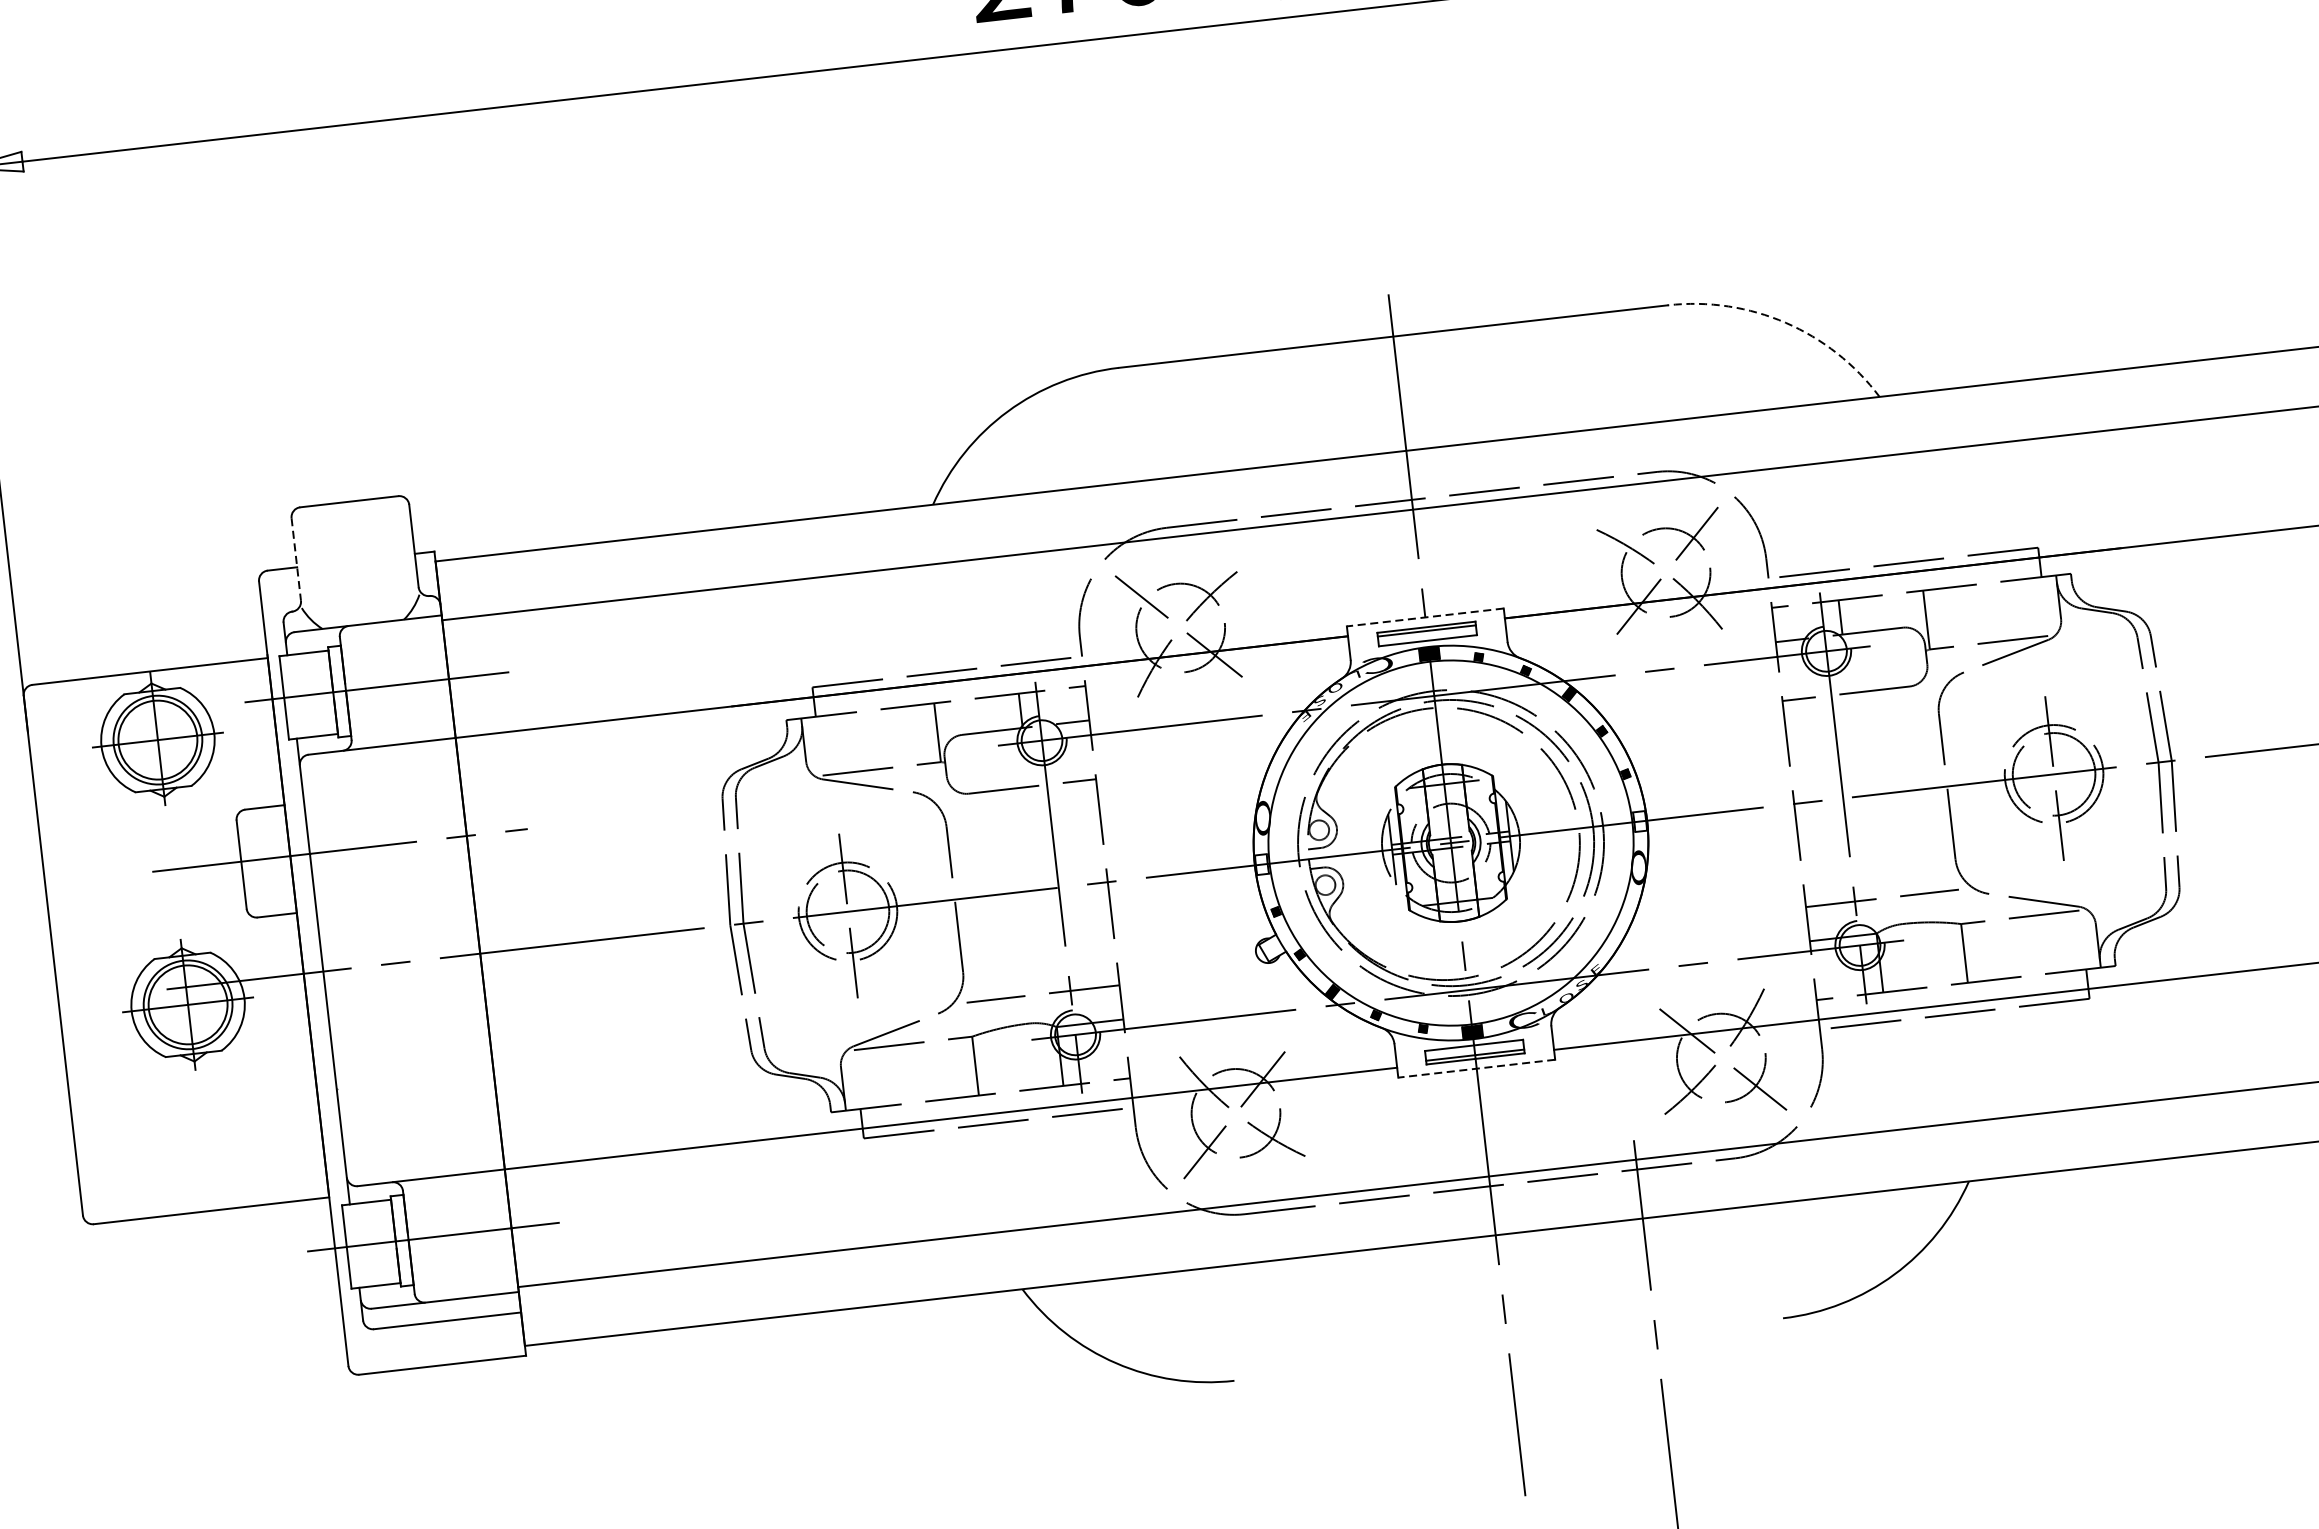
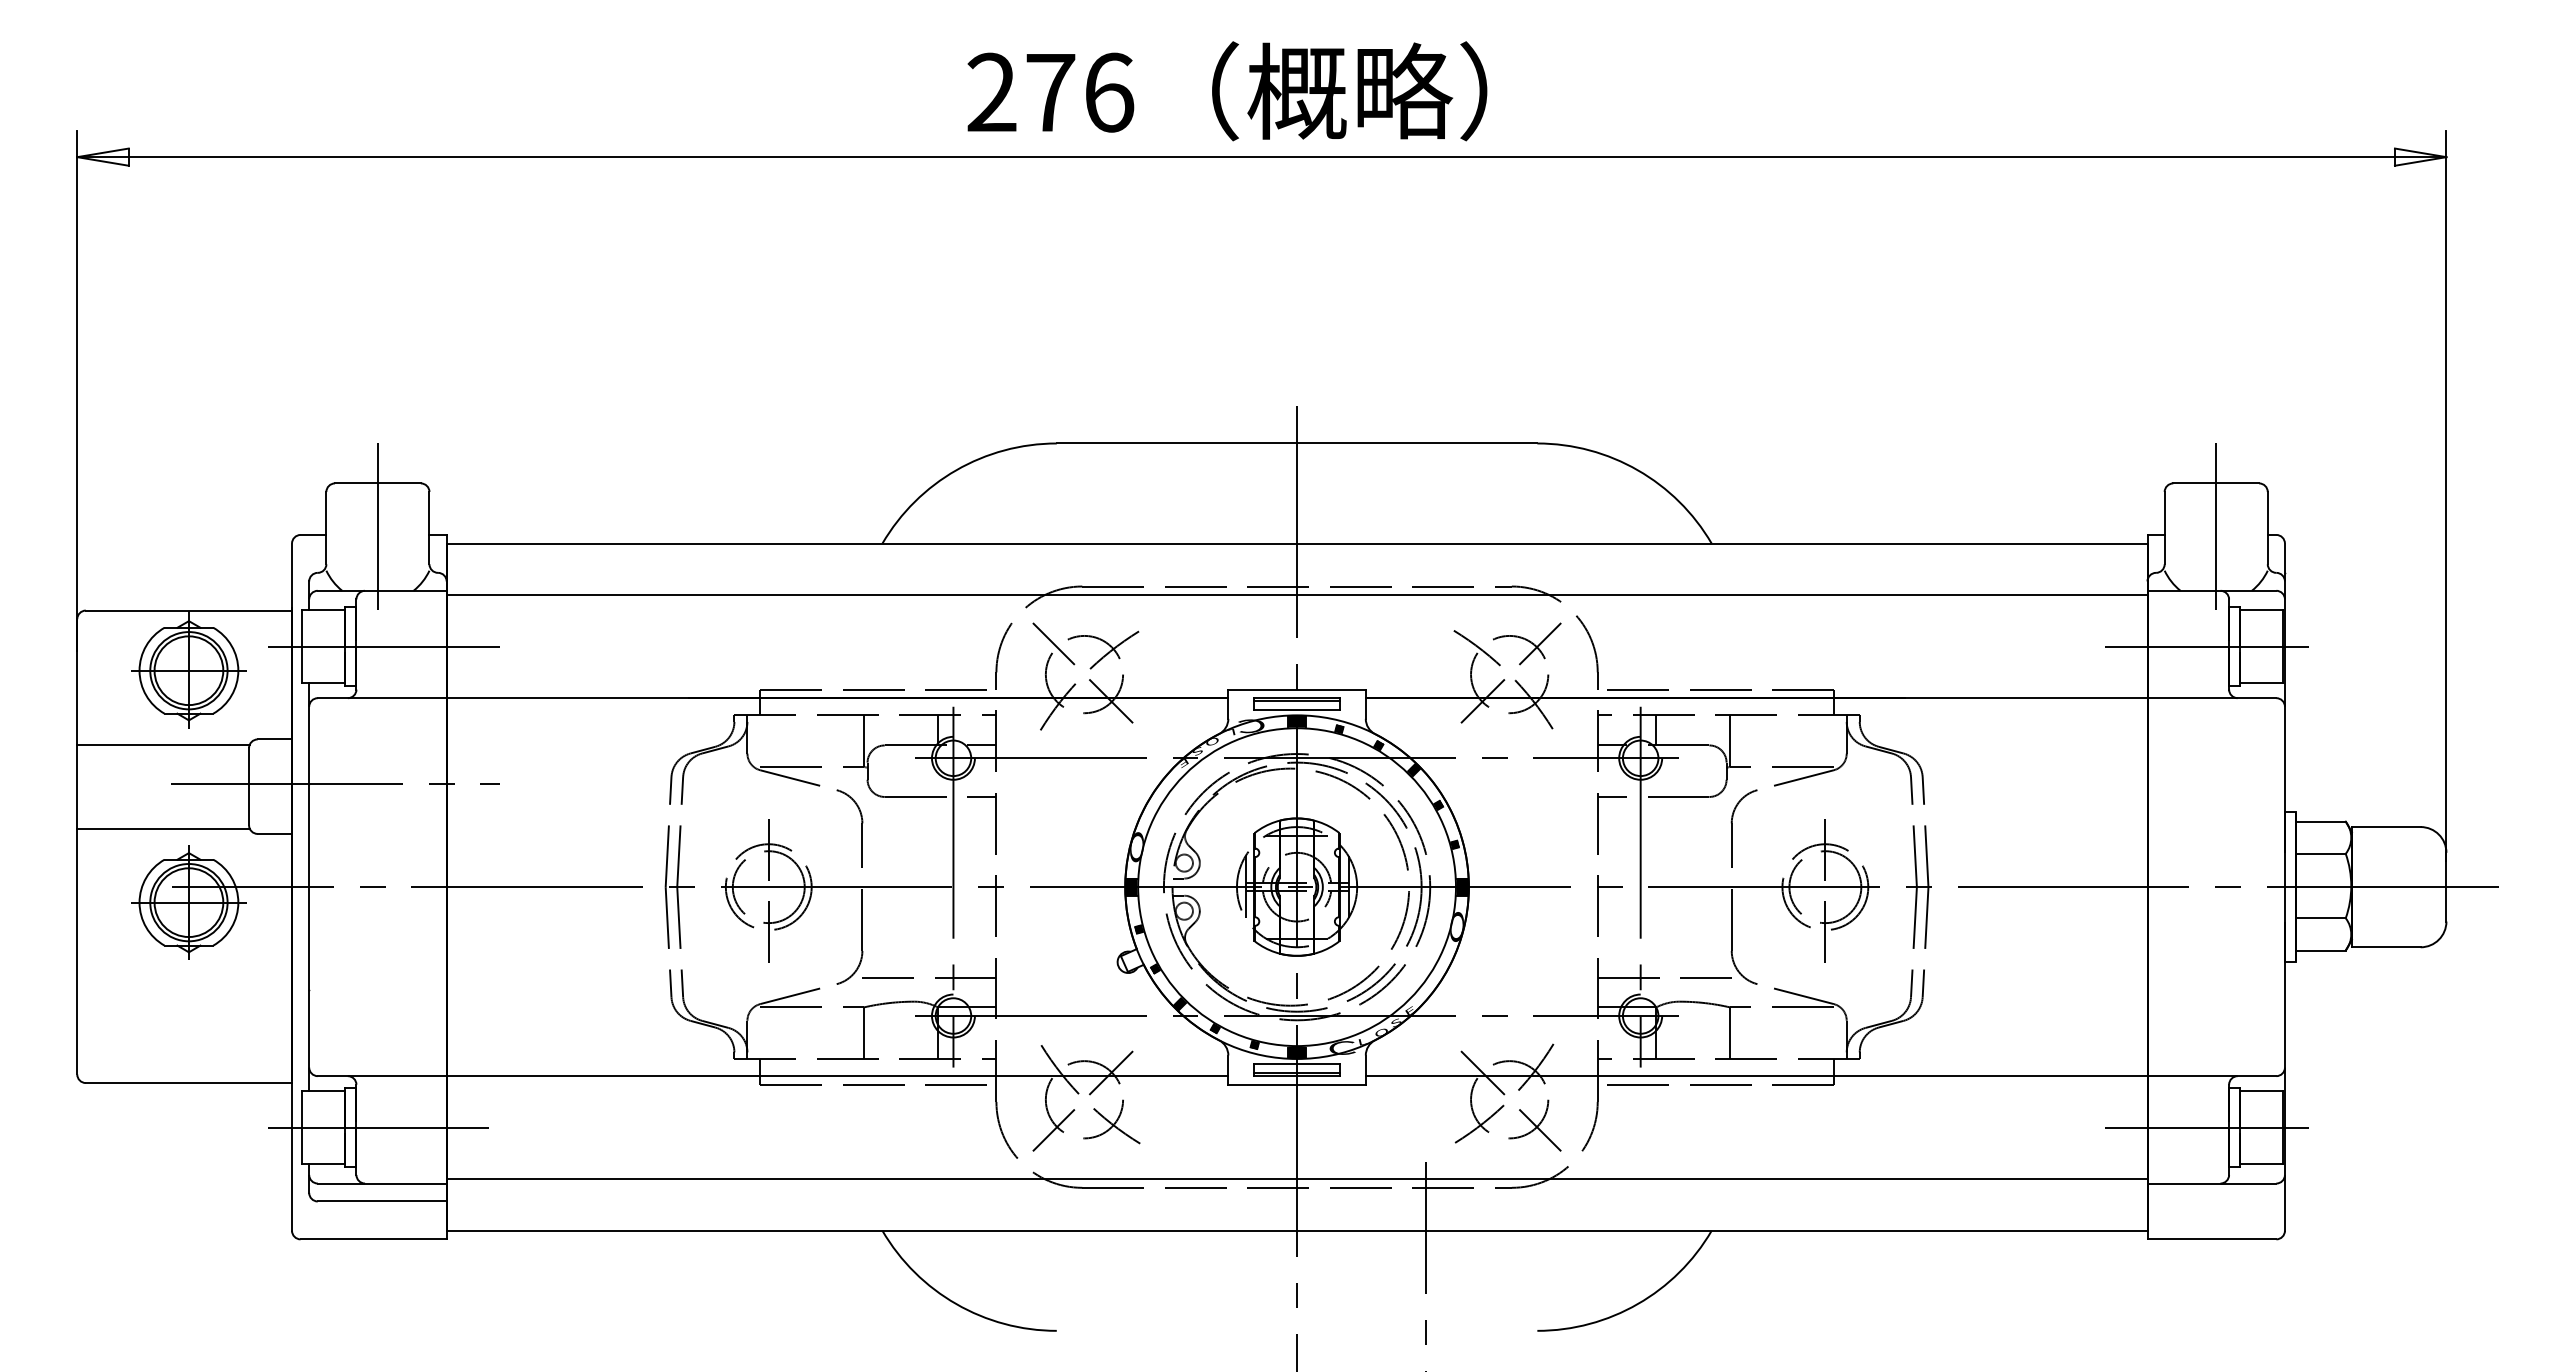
arc: (1785, 323) -> (1637, 470), dashed -> solid
line: (354, 549) -> (377, 525), added
line: (296, 559) -> (326, 528), dashed -> solid
line: (1425, 617) -> (1297, 689), dashed -> solid
hatch: (1639, 820) -> (1462, 886), added
line: (138, 827) -> (163, 744), added
hatch: (1261, 863) -> (1131, 886), added
line: (149, 923) -> (163, 828), added
line: (1477, 1068) -> (1297, 1084), dashed -> solid

